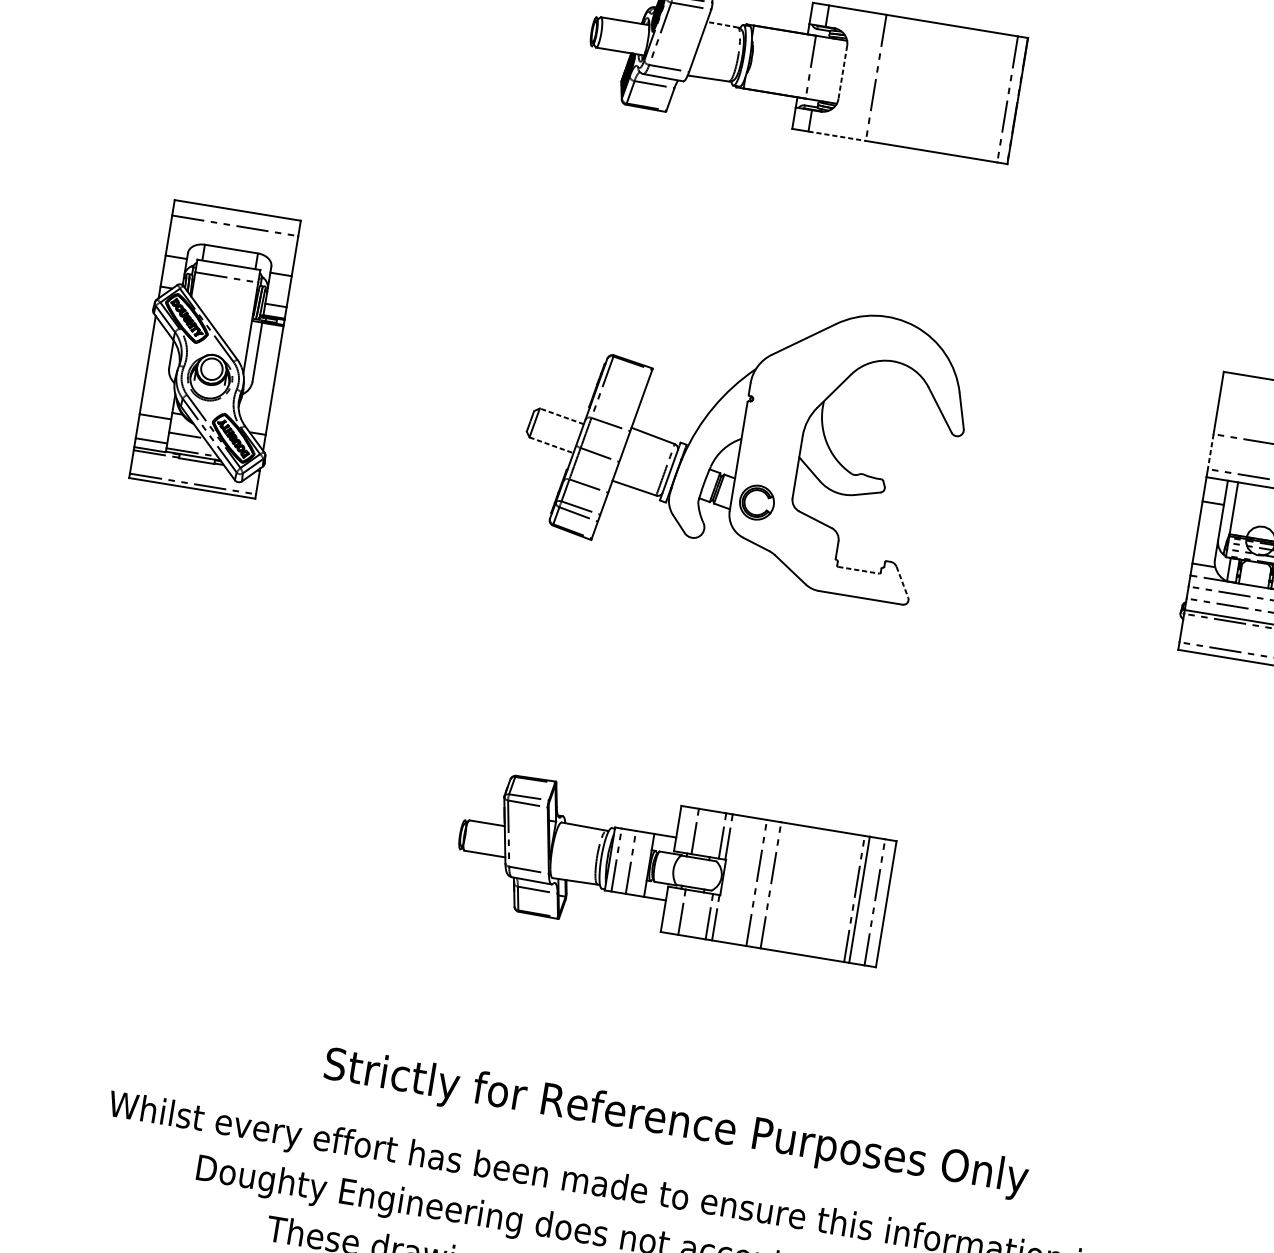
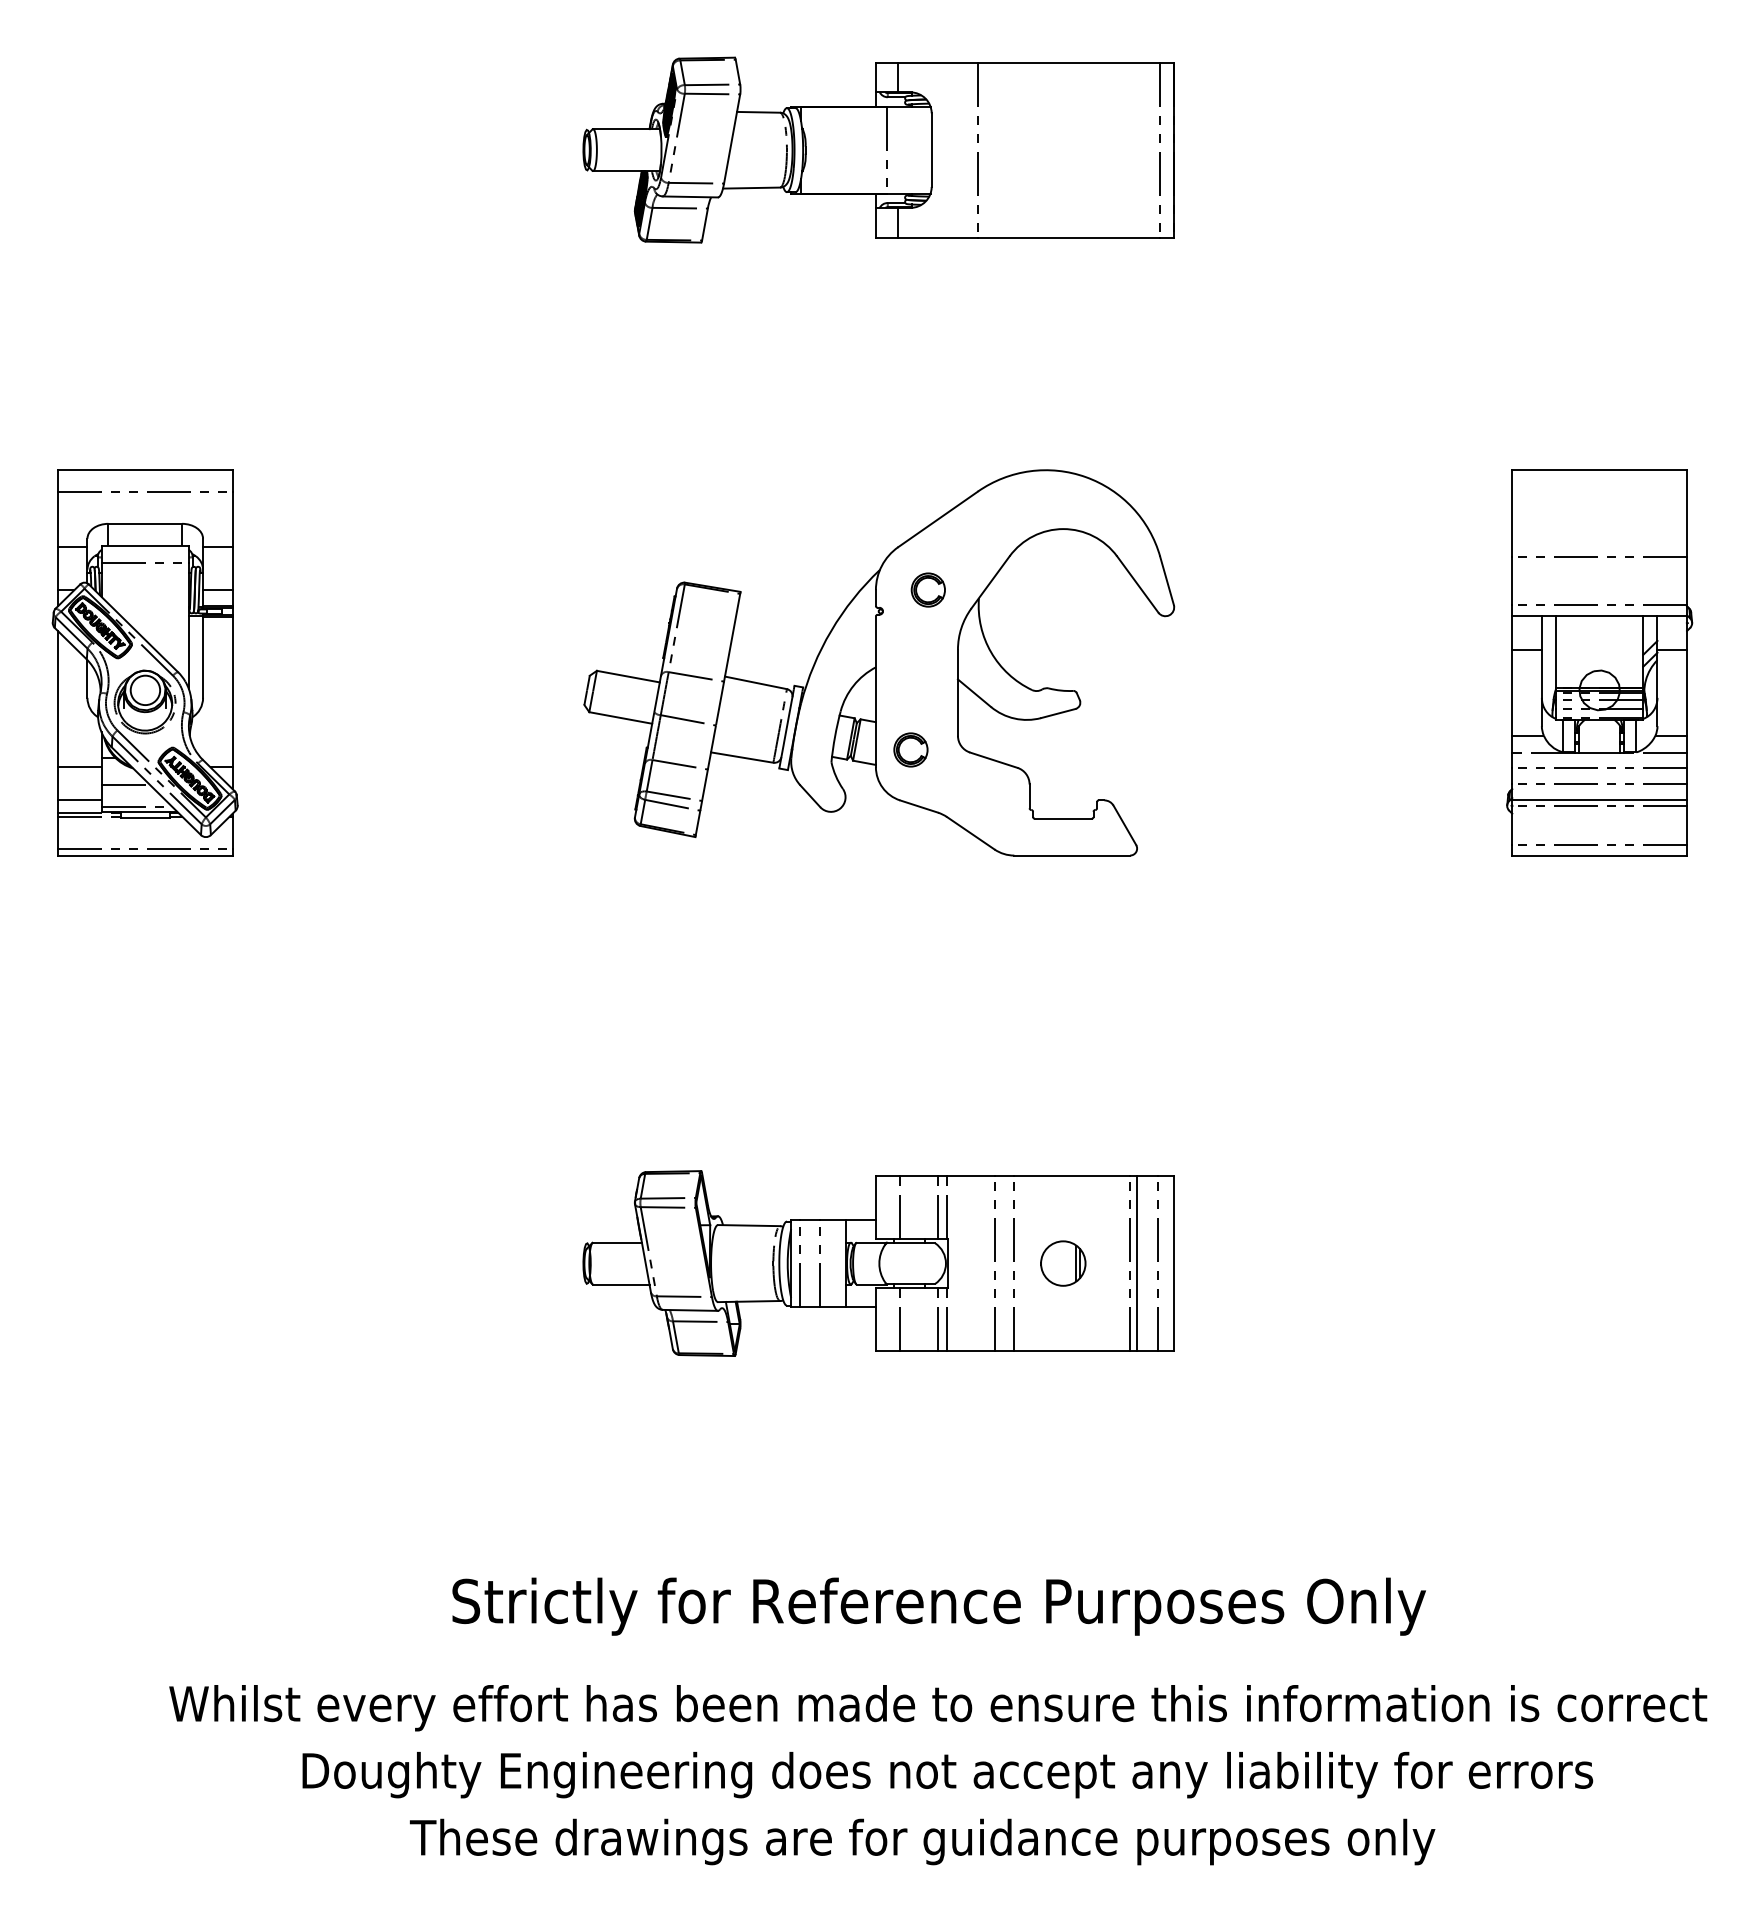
line: (722, 24) -> (758, 112), dashed -> solid
line: (842, 72) -> (931, 150), dashed -> solid
line: (837, 136) -> (938, 237), dashed -> solid
part: (787, 388) -> (927, 589), added
line: (561, 416) -> (628, 676), dashed -> solid
line: (551, 444) -> (620, 717), dashed -> solid
line: (1210, 452) -> (1512, 581), dashed -> solid
part: (756, 502) -> (910, 749), size x0.71
line: (858, 570) -> (1063, 818), dashed -> solid
line: (902, 582) -> (1124, 825), dashed -> solid
part: (806, 891) -> (1063, 1263), added

